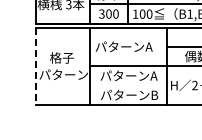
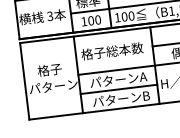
text: (101, 13) -> (83, 21), 300 -> 100
text: (126, 46) -> (112, 50), パターンA -> 格子総本数
line: (35, 66) -> (24, 81), dashed -> solid
line: (127, 85) -> (118, 89), added

